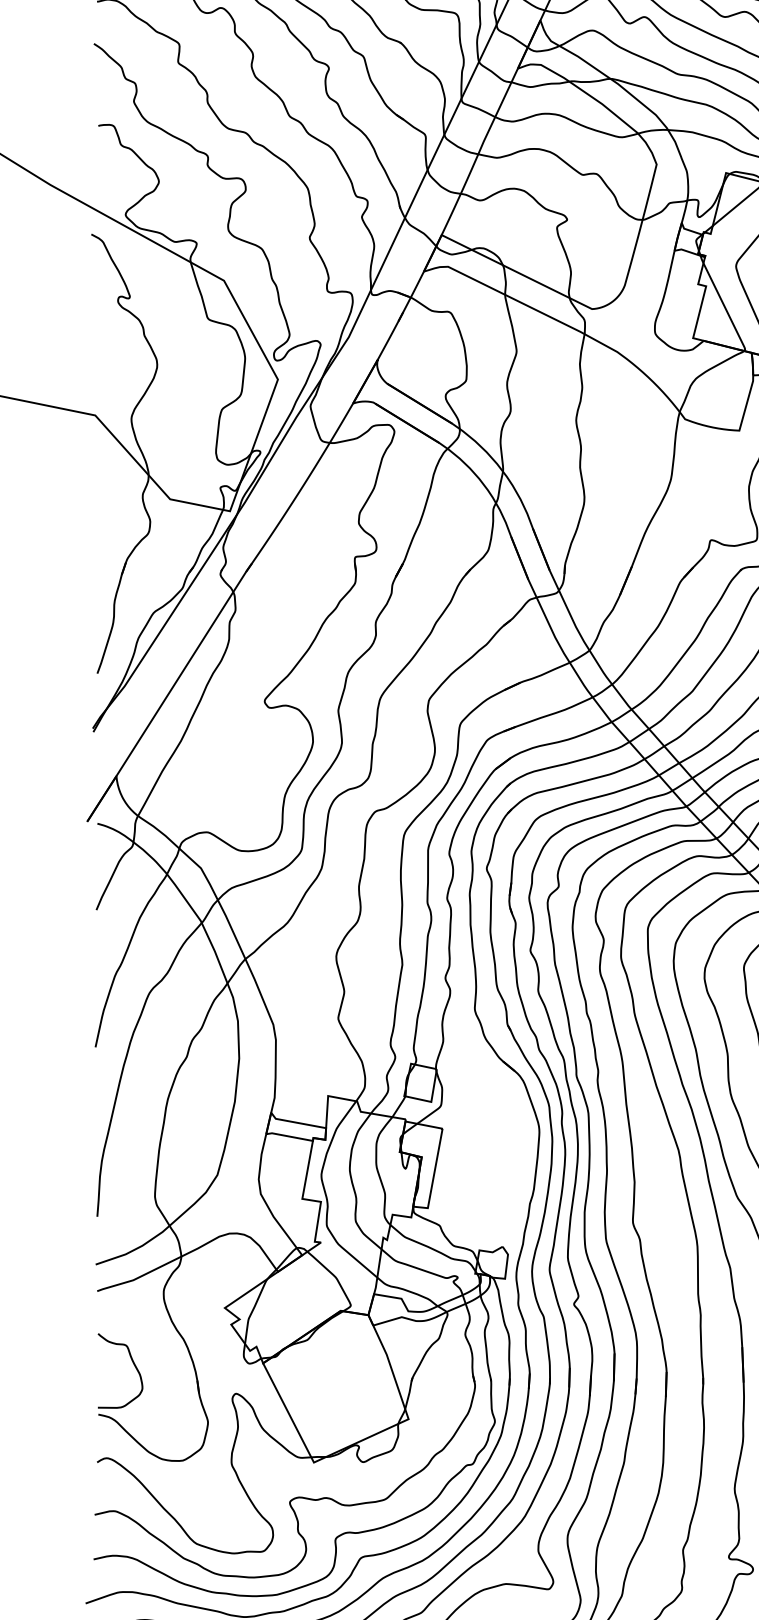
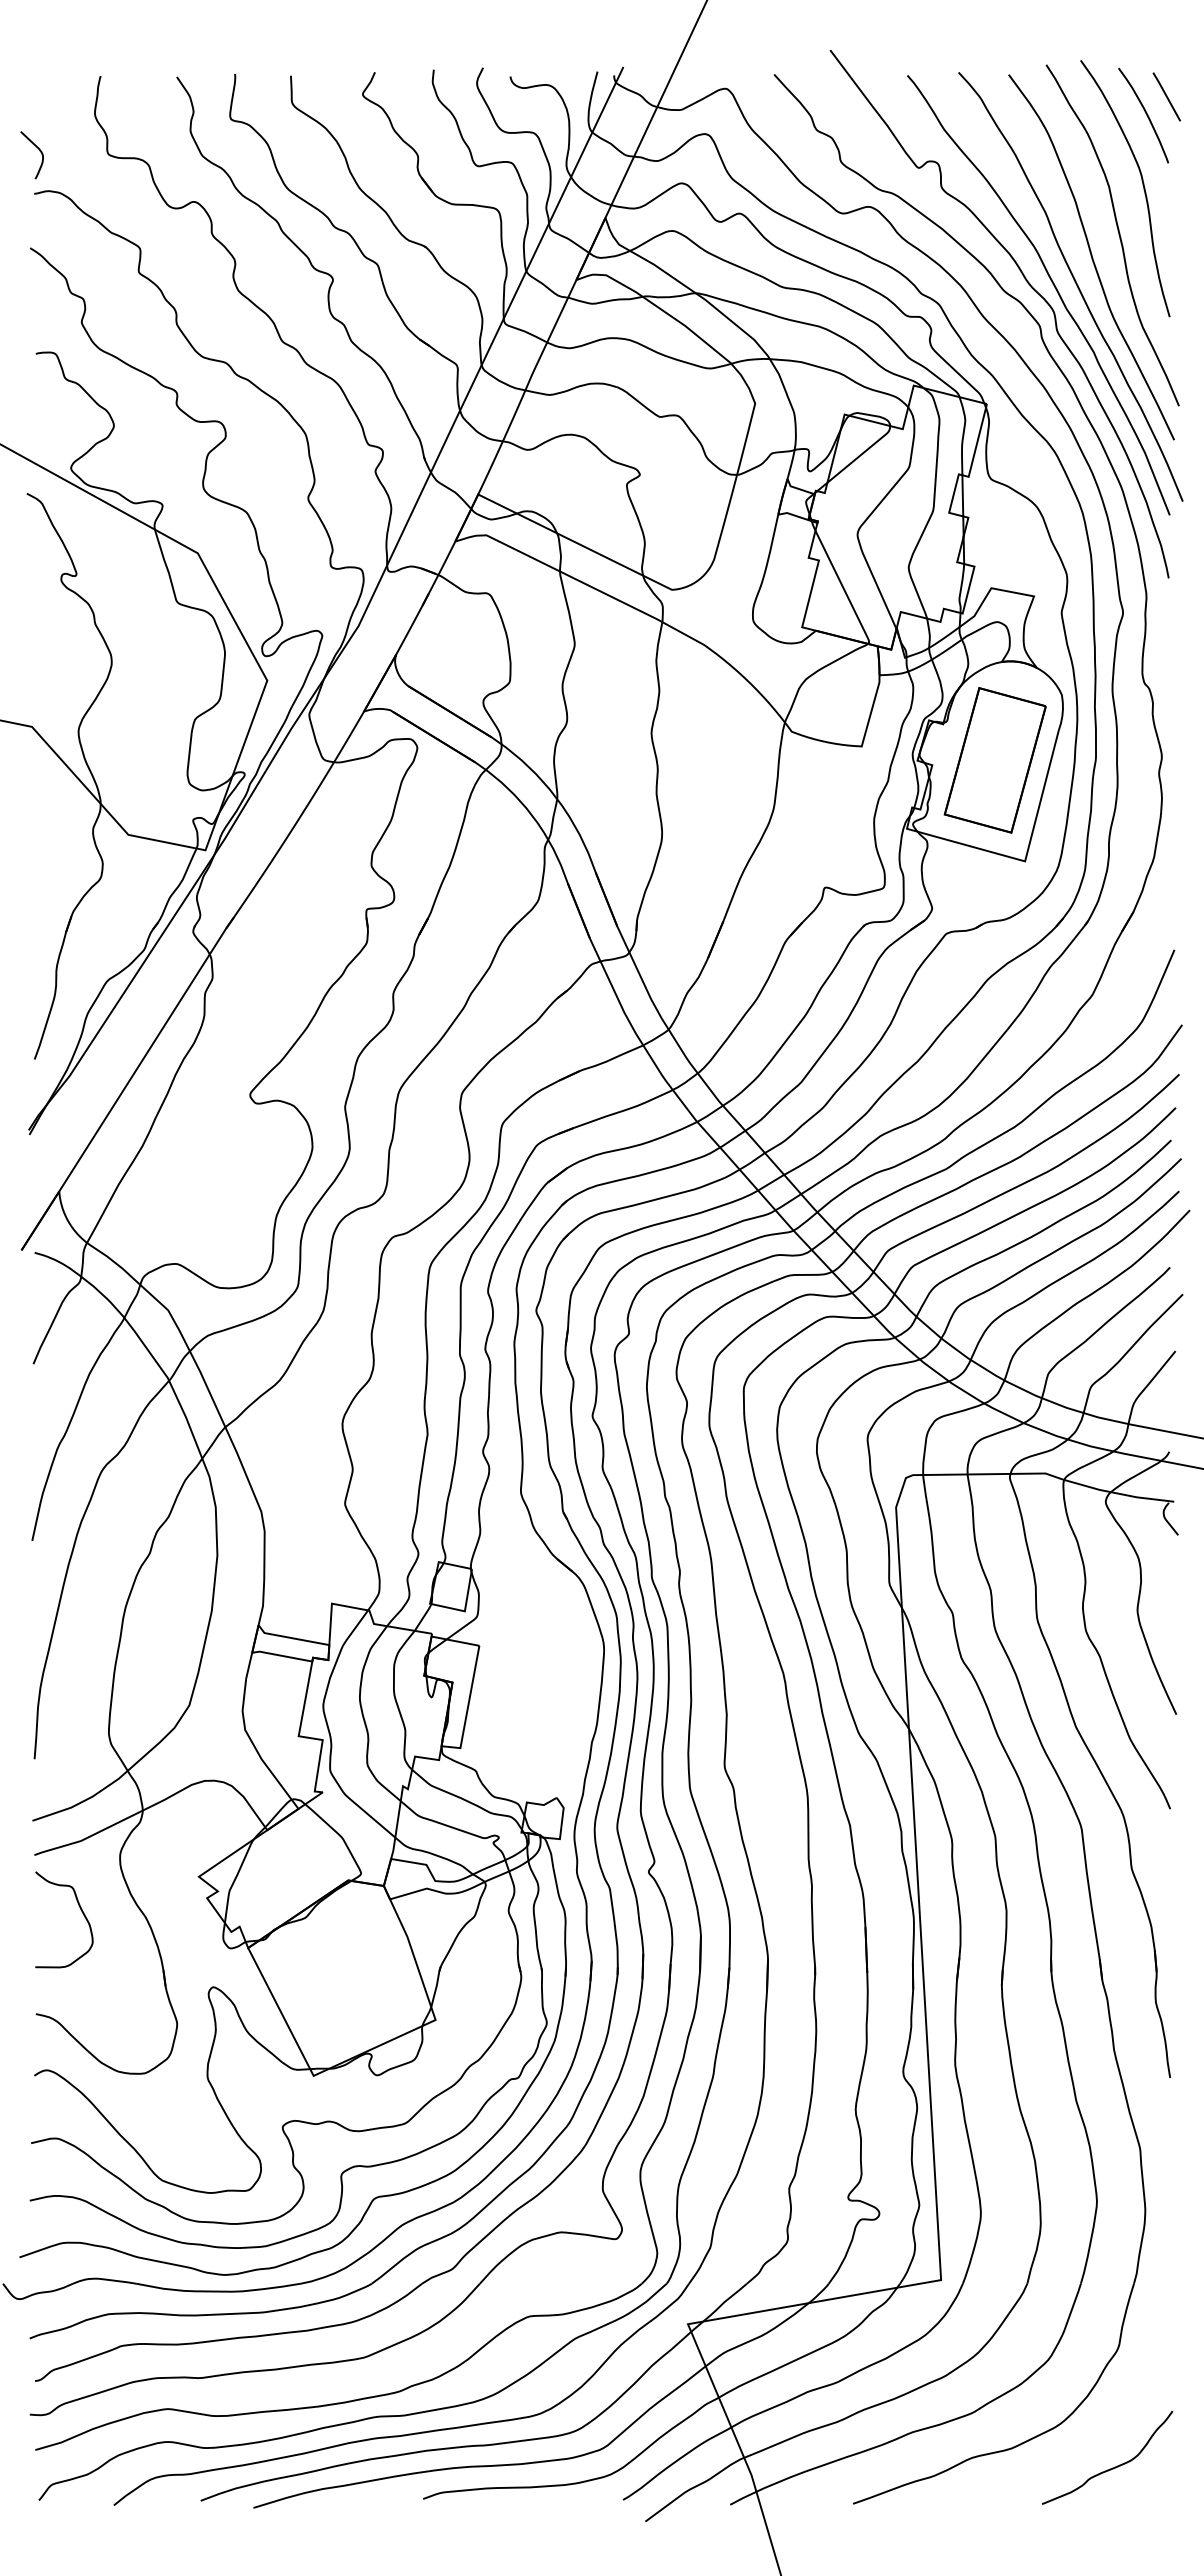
curve: (133, 1364) -> (81, 1911), moved

